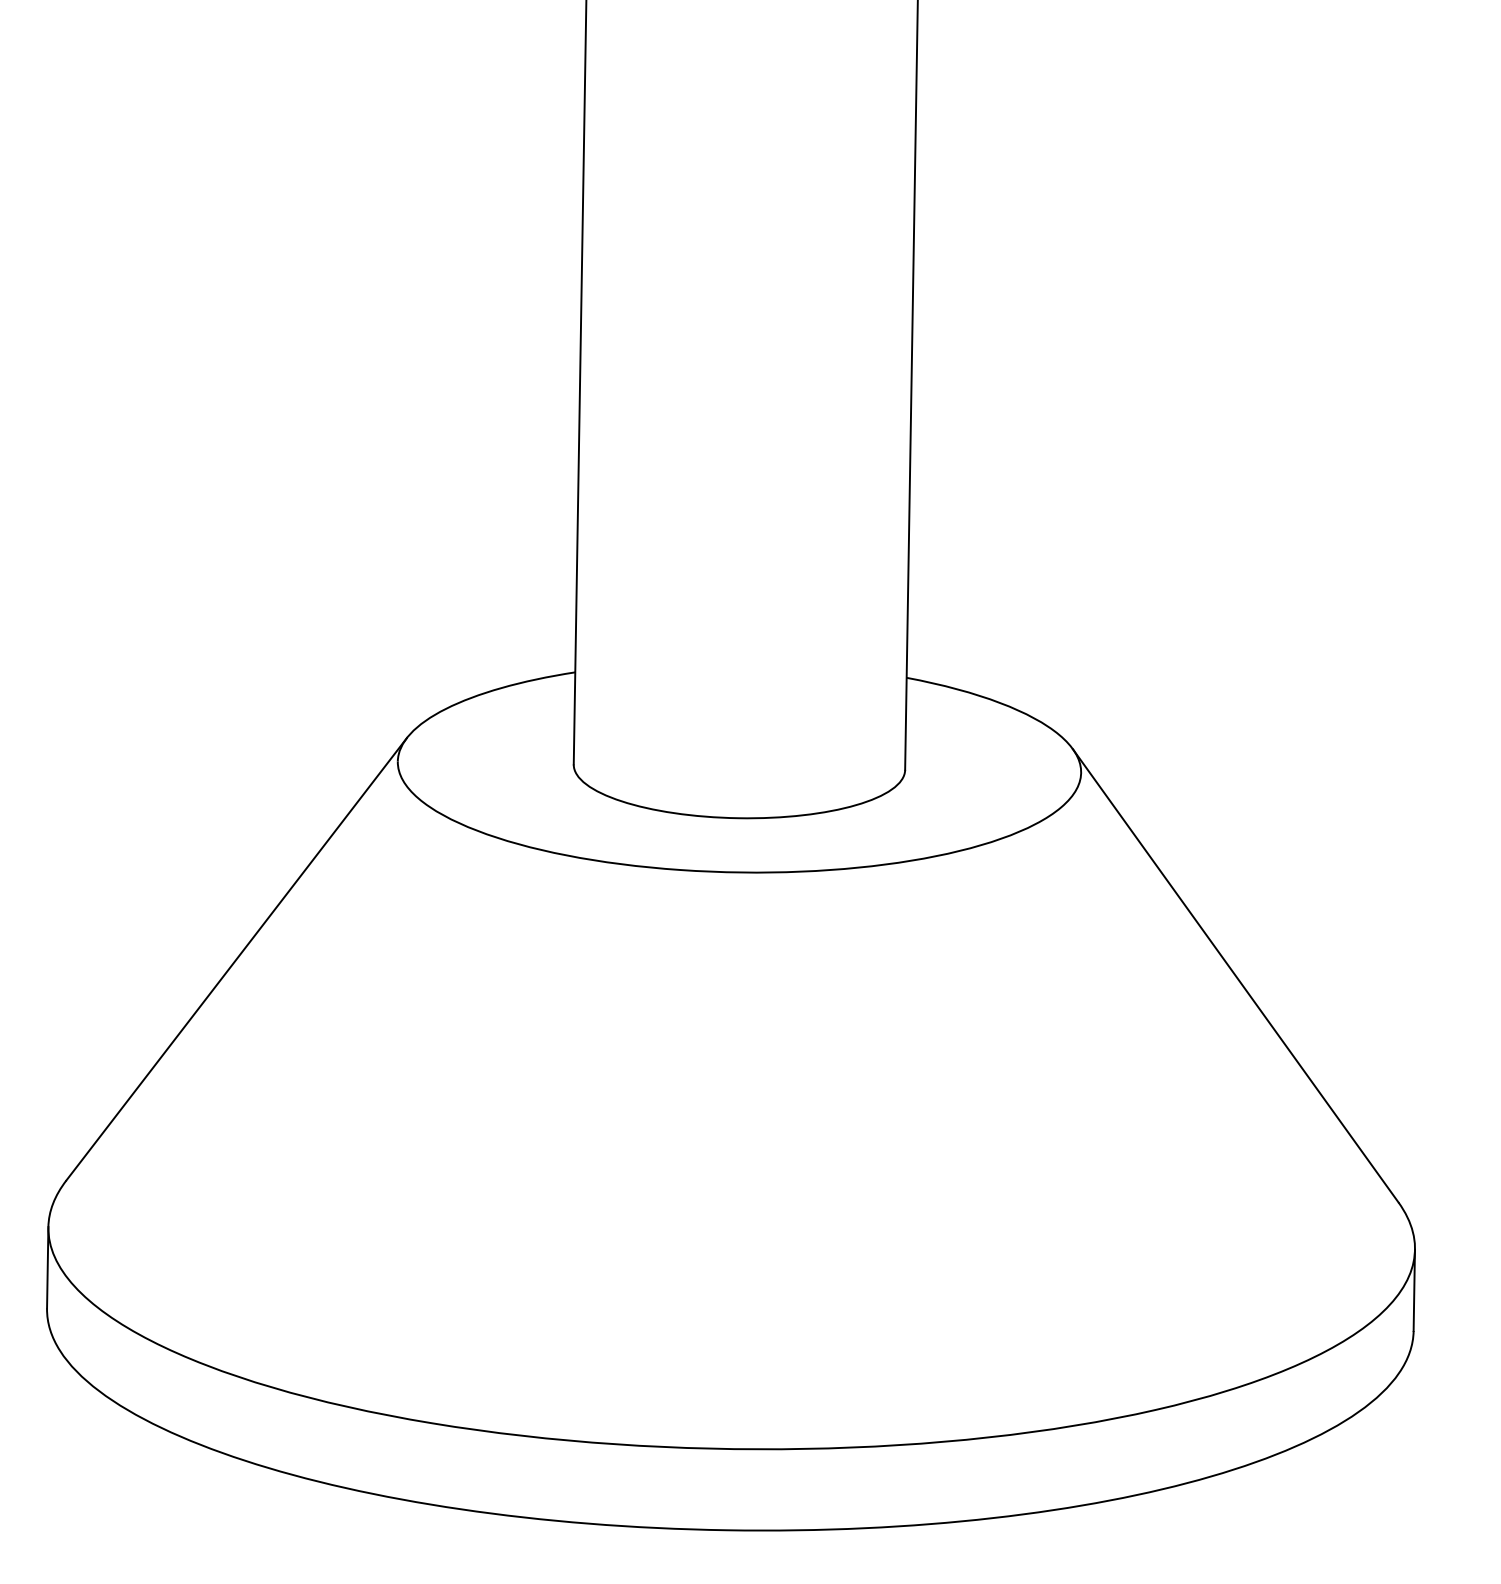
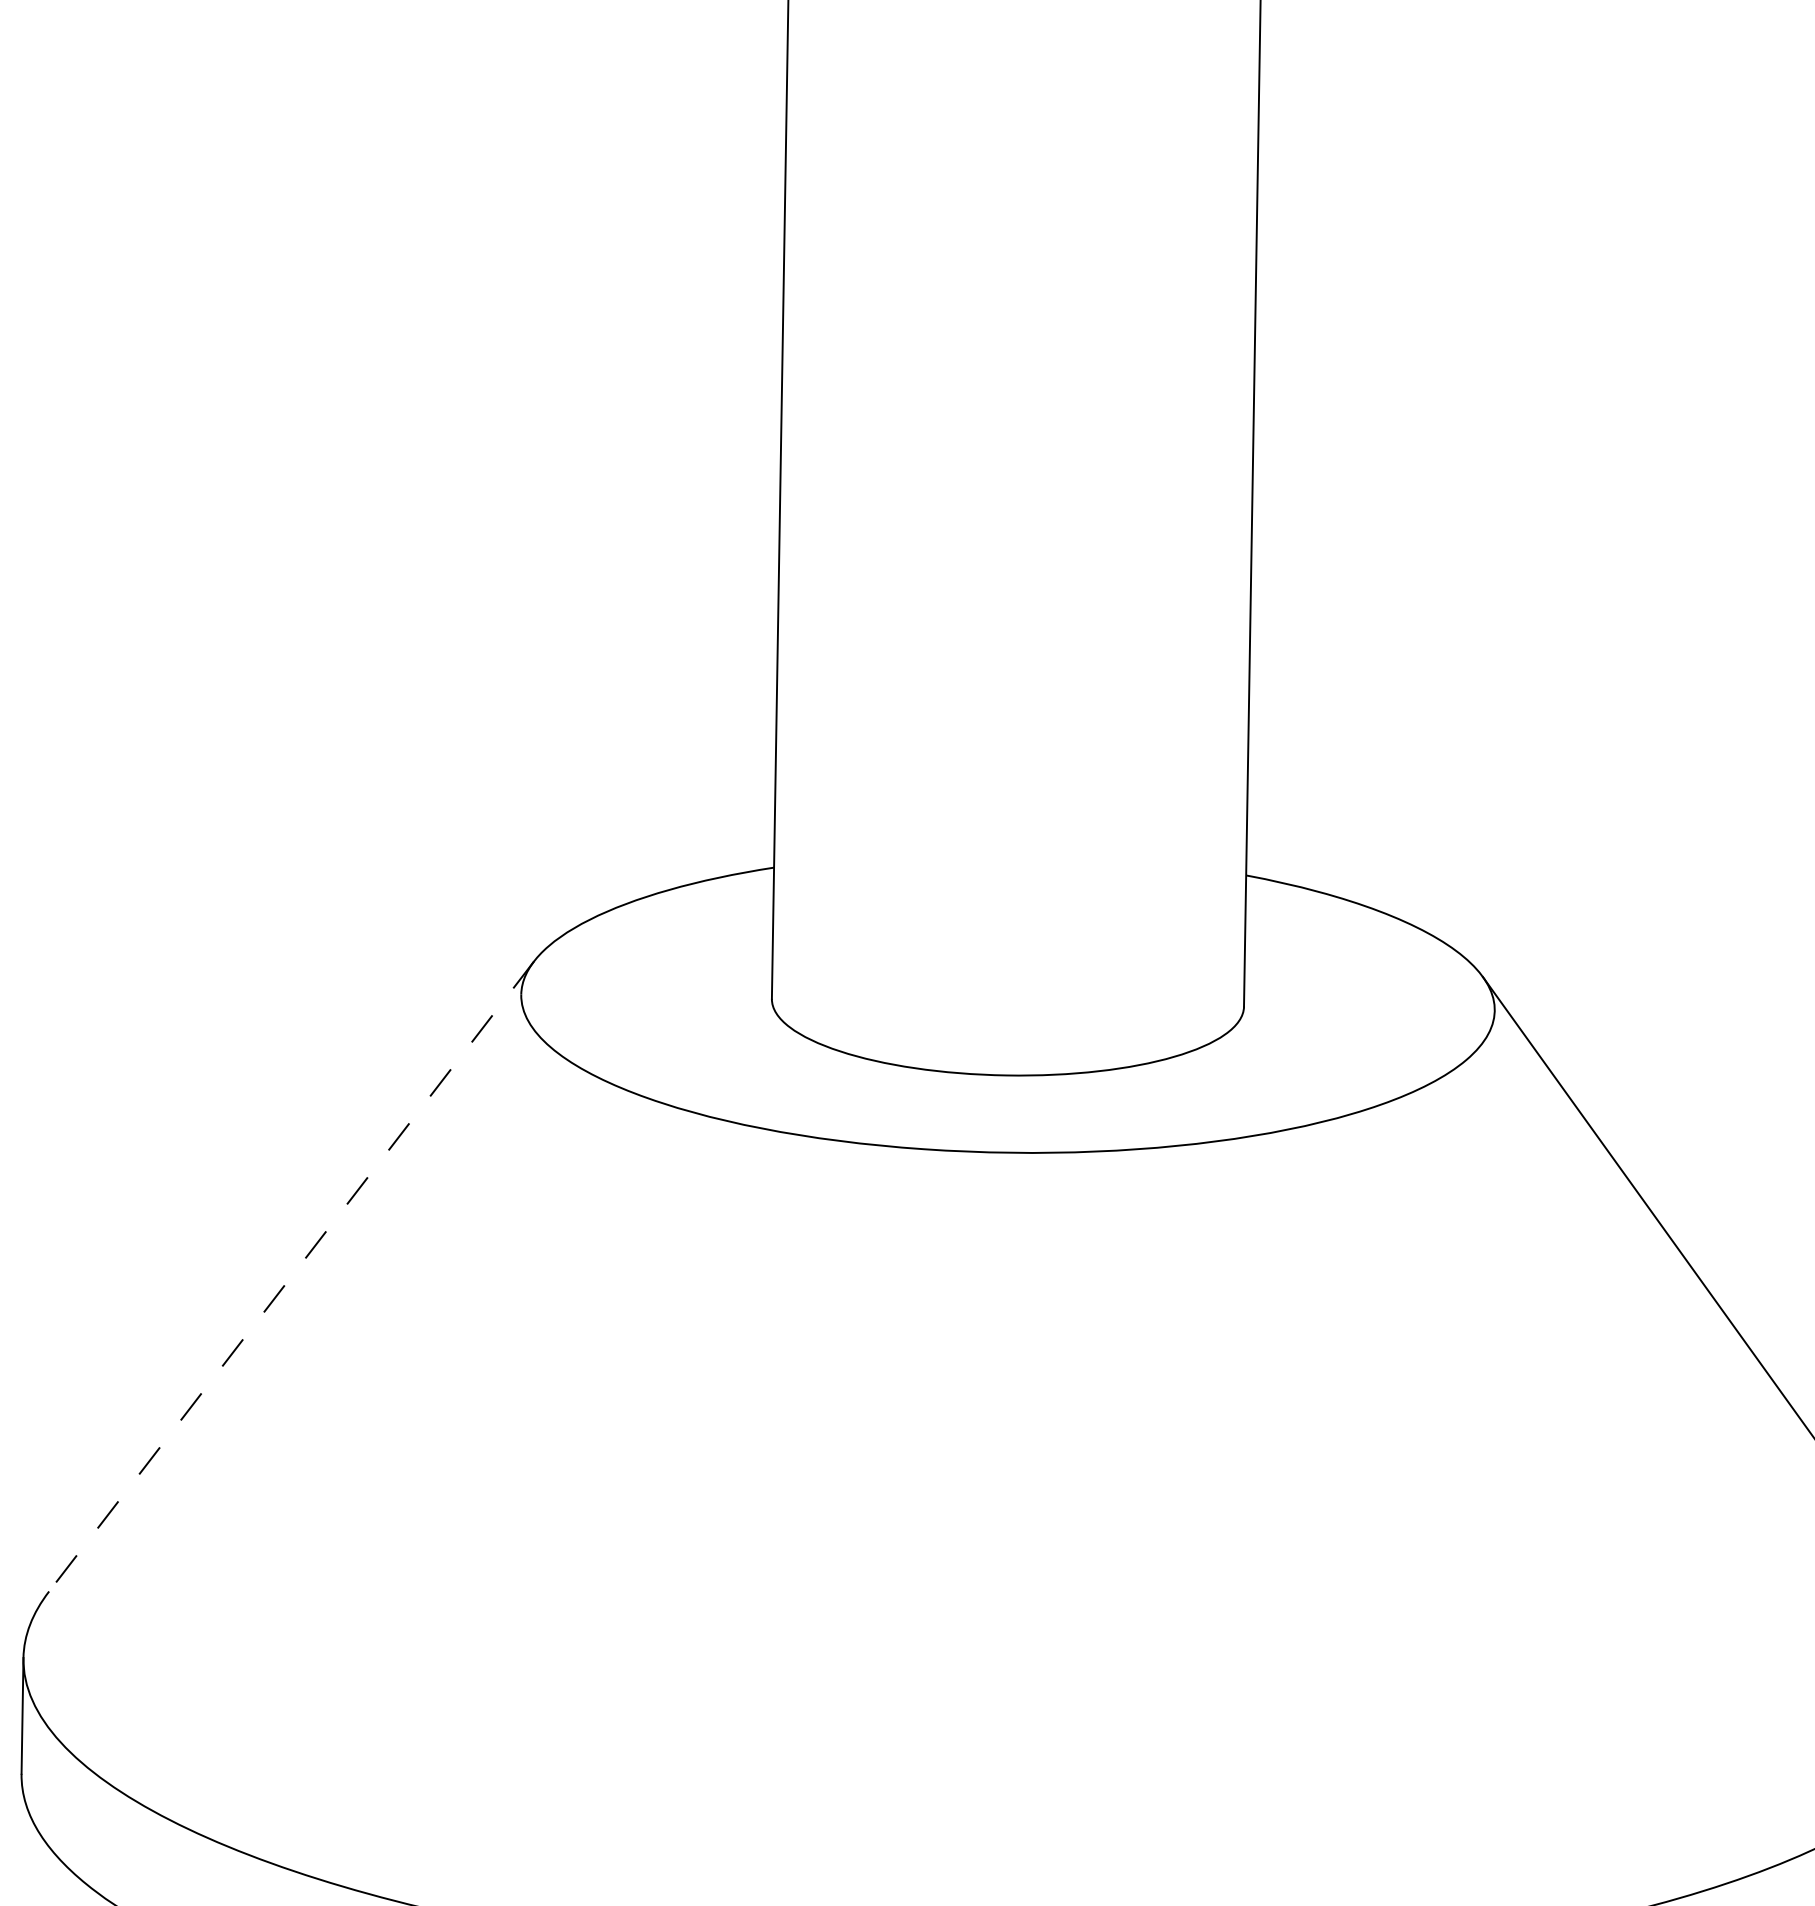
line: (236, 959) -> (291, 1276), solid -> dashed

